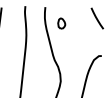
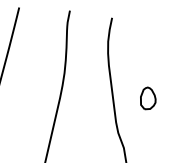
part: (61, 23) -> (147, 98), moved

